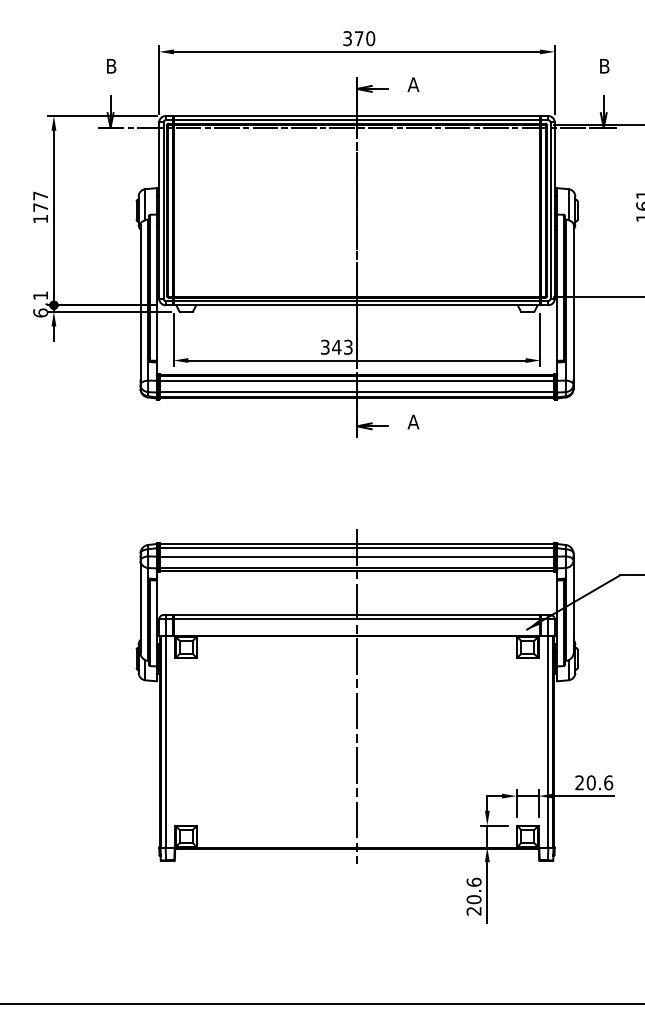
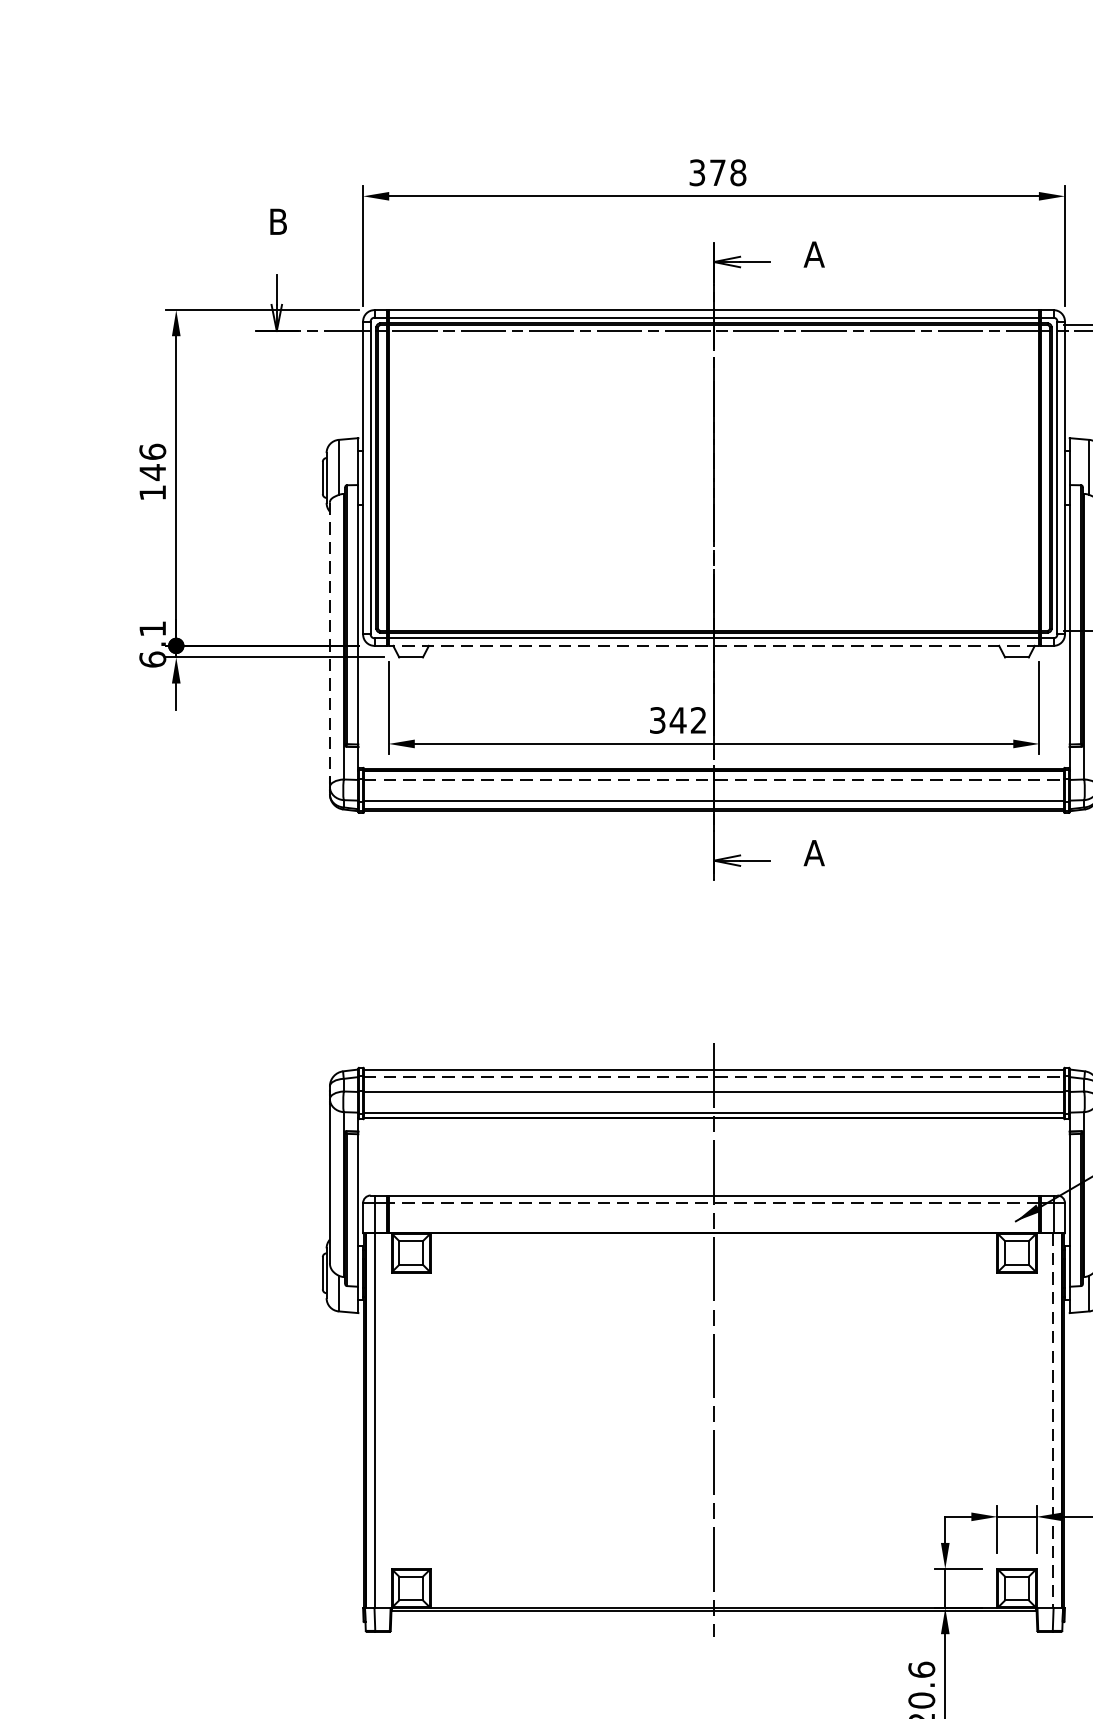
text: (370, 38) -> (737, 172), 370 -> 378
text: (40, 201) -> (152, 461), 177 -> 146
line: (140, 302) -> (329, 640), solid -> dashed
line: (356, 305) -> (713, 646), solid -> dashed
text: (348, 347) -> (698, 720), 343 -> 342
line: (357, 380) -> (714, 779), solid -> dashed
line: (357, 548) -> (714, 1077), solid -> dashed
line: (356, 619) -> (713, 1203), solid -> dashed
line: (548, 741) -> (1053, 1419), solid -> dashed

